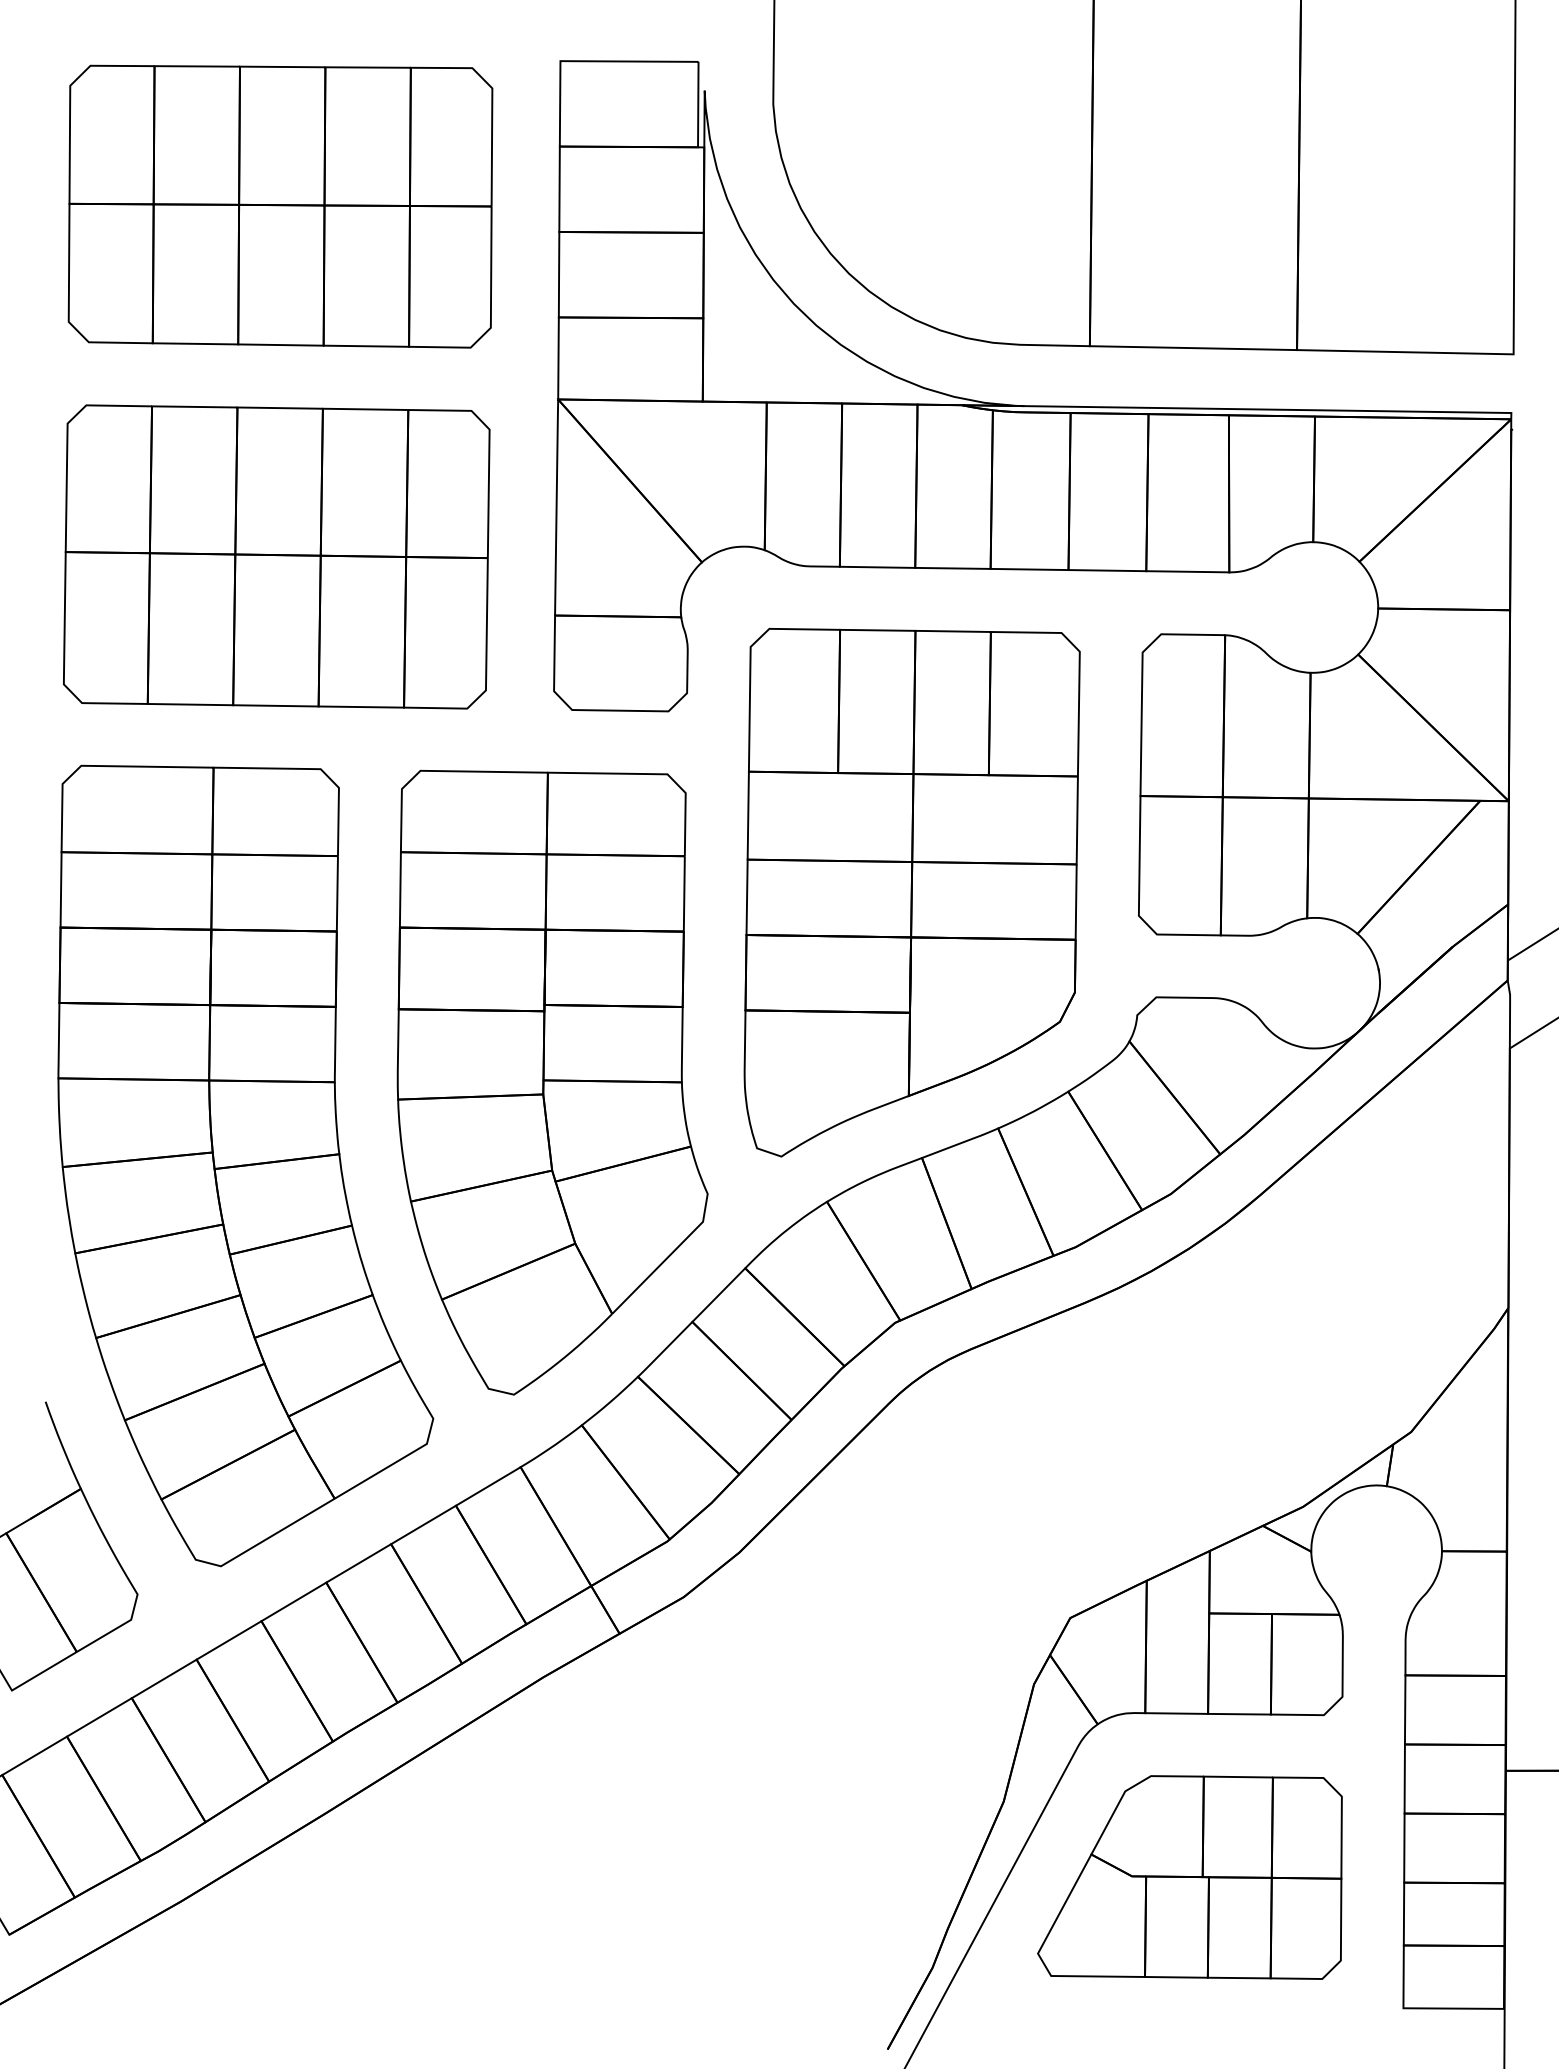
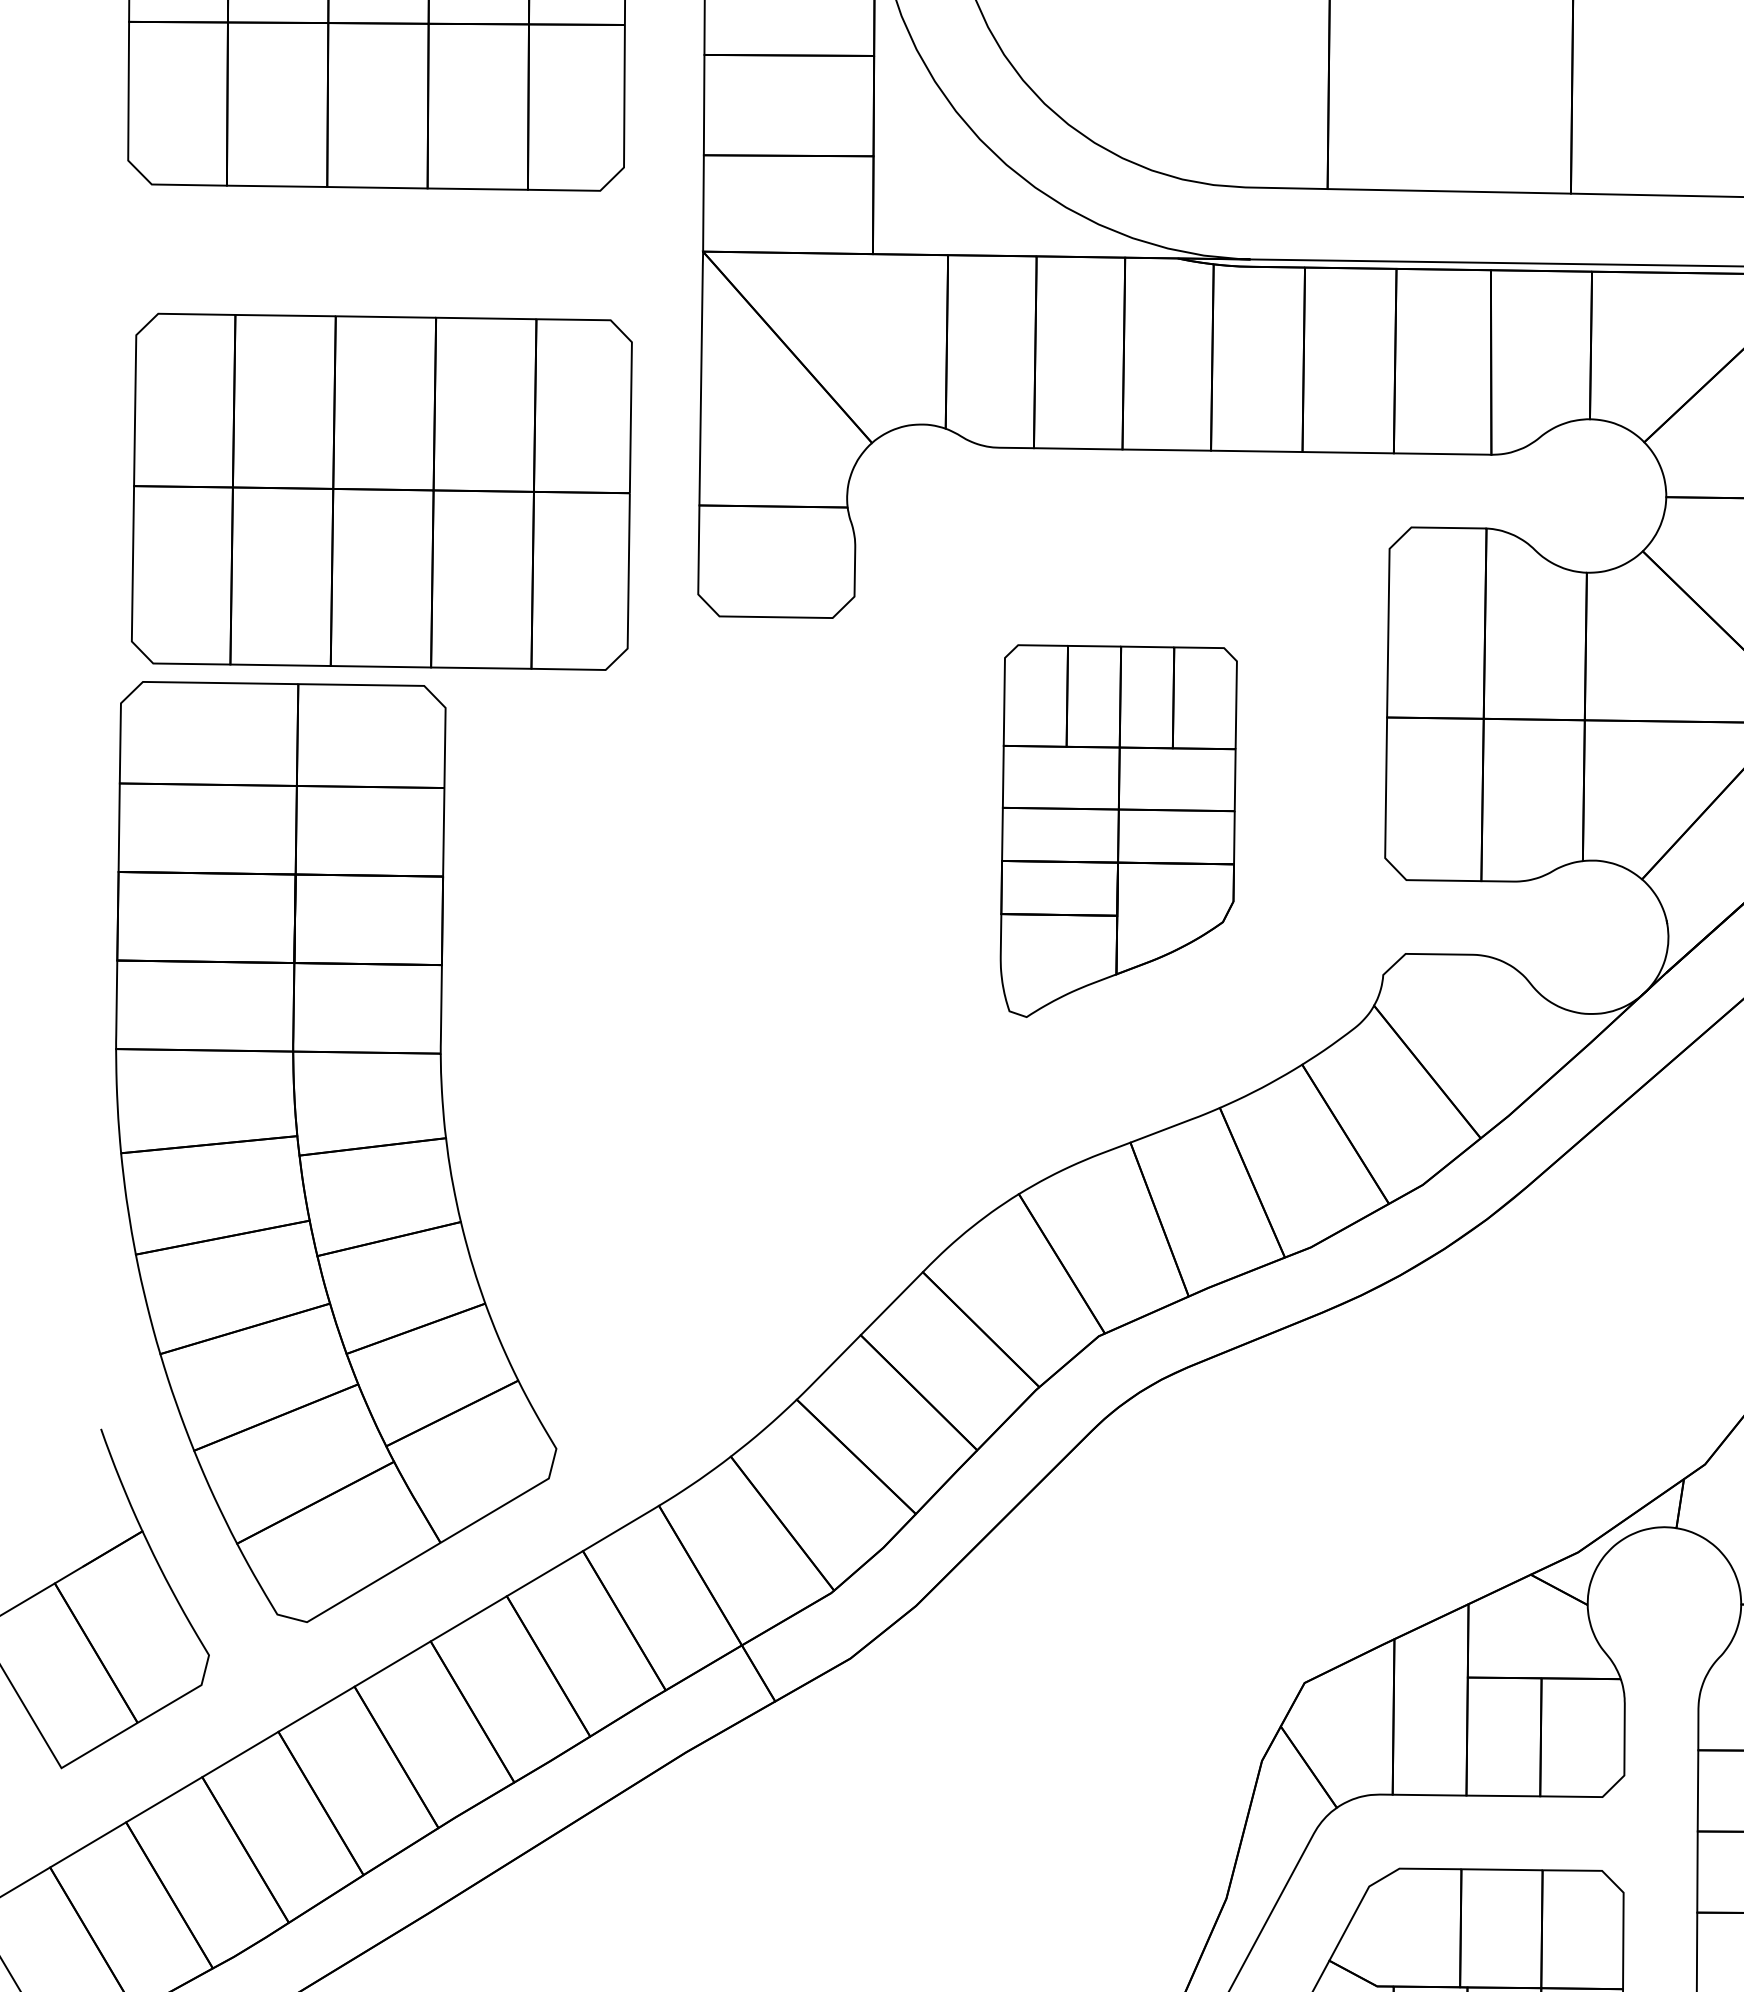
part: (276, 556) -> (381, 491), moved
part: (911, 892) -> (1118, 830), size x0.6
part: (552, 1082) -> (696, 1053), removed

